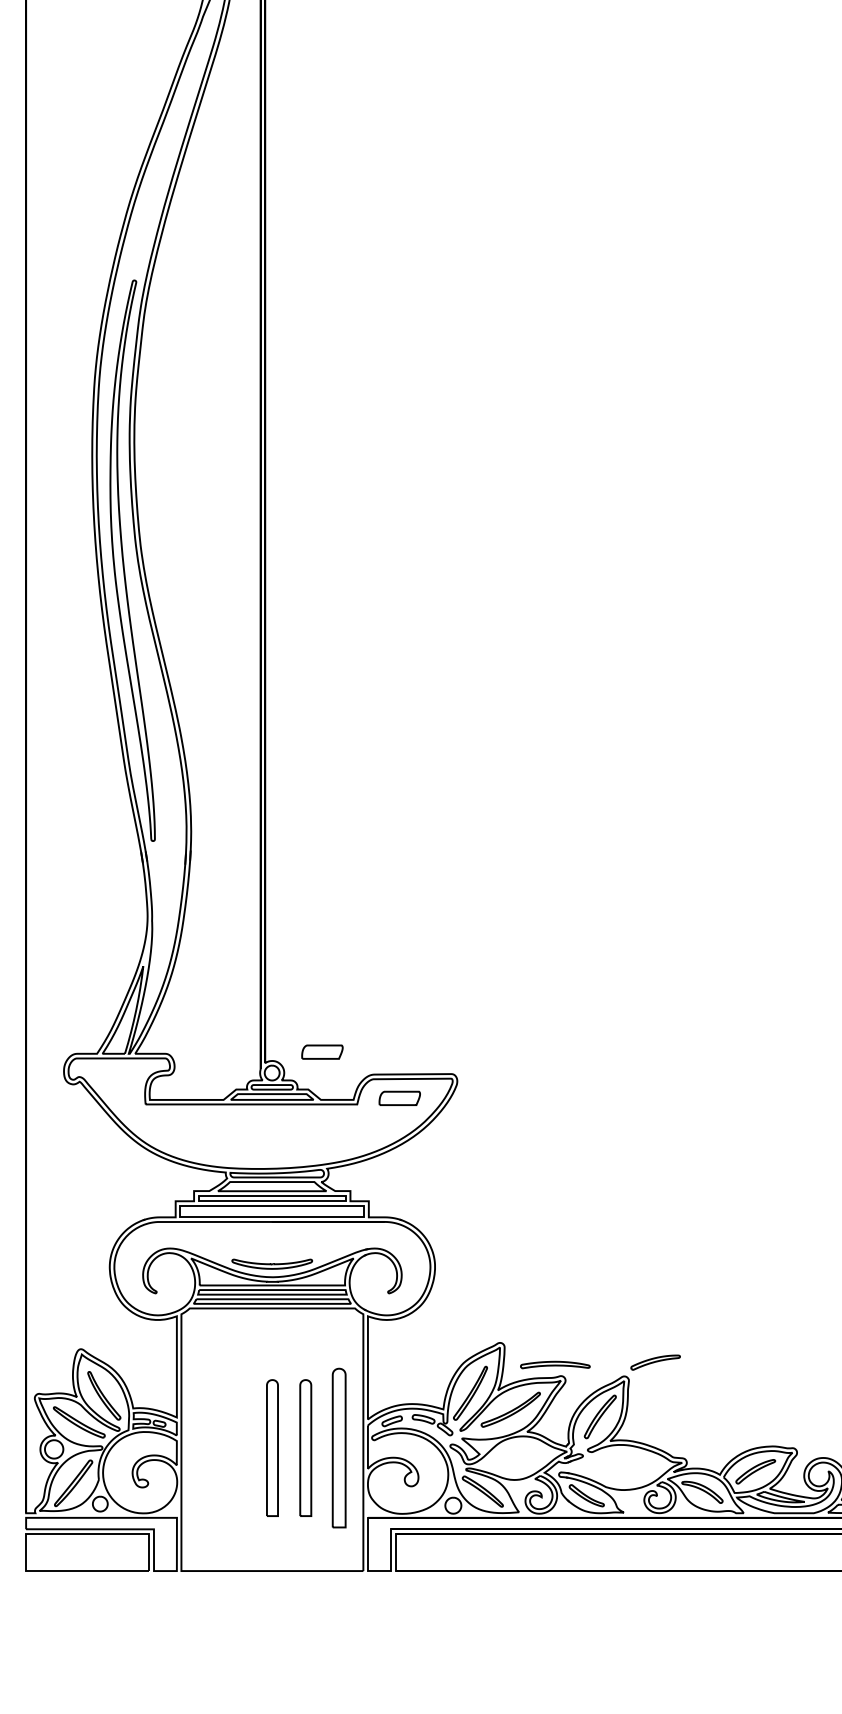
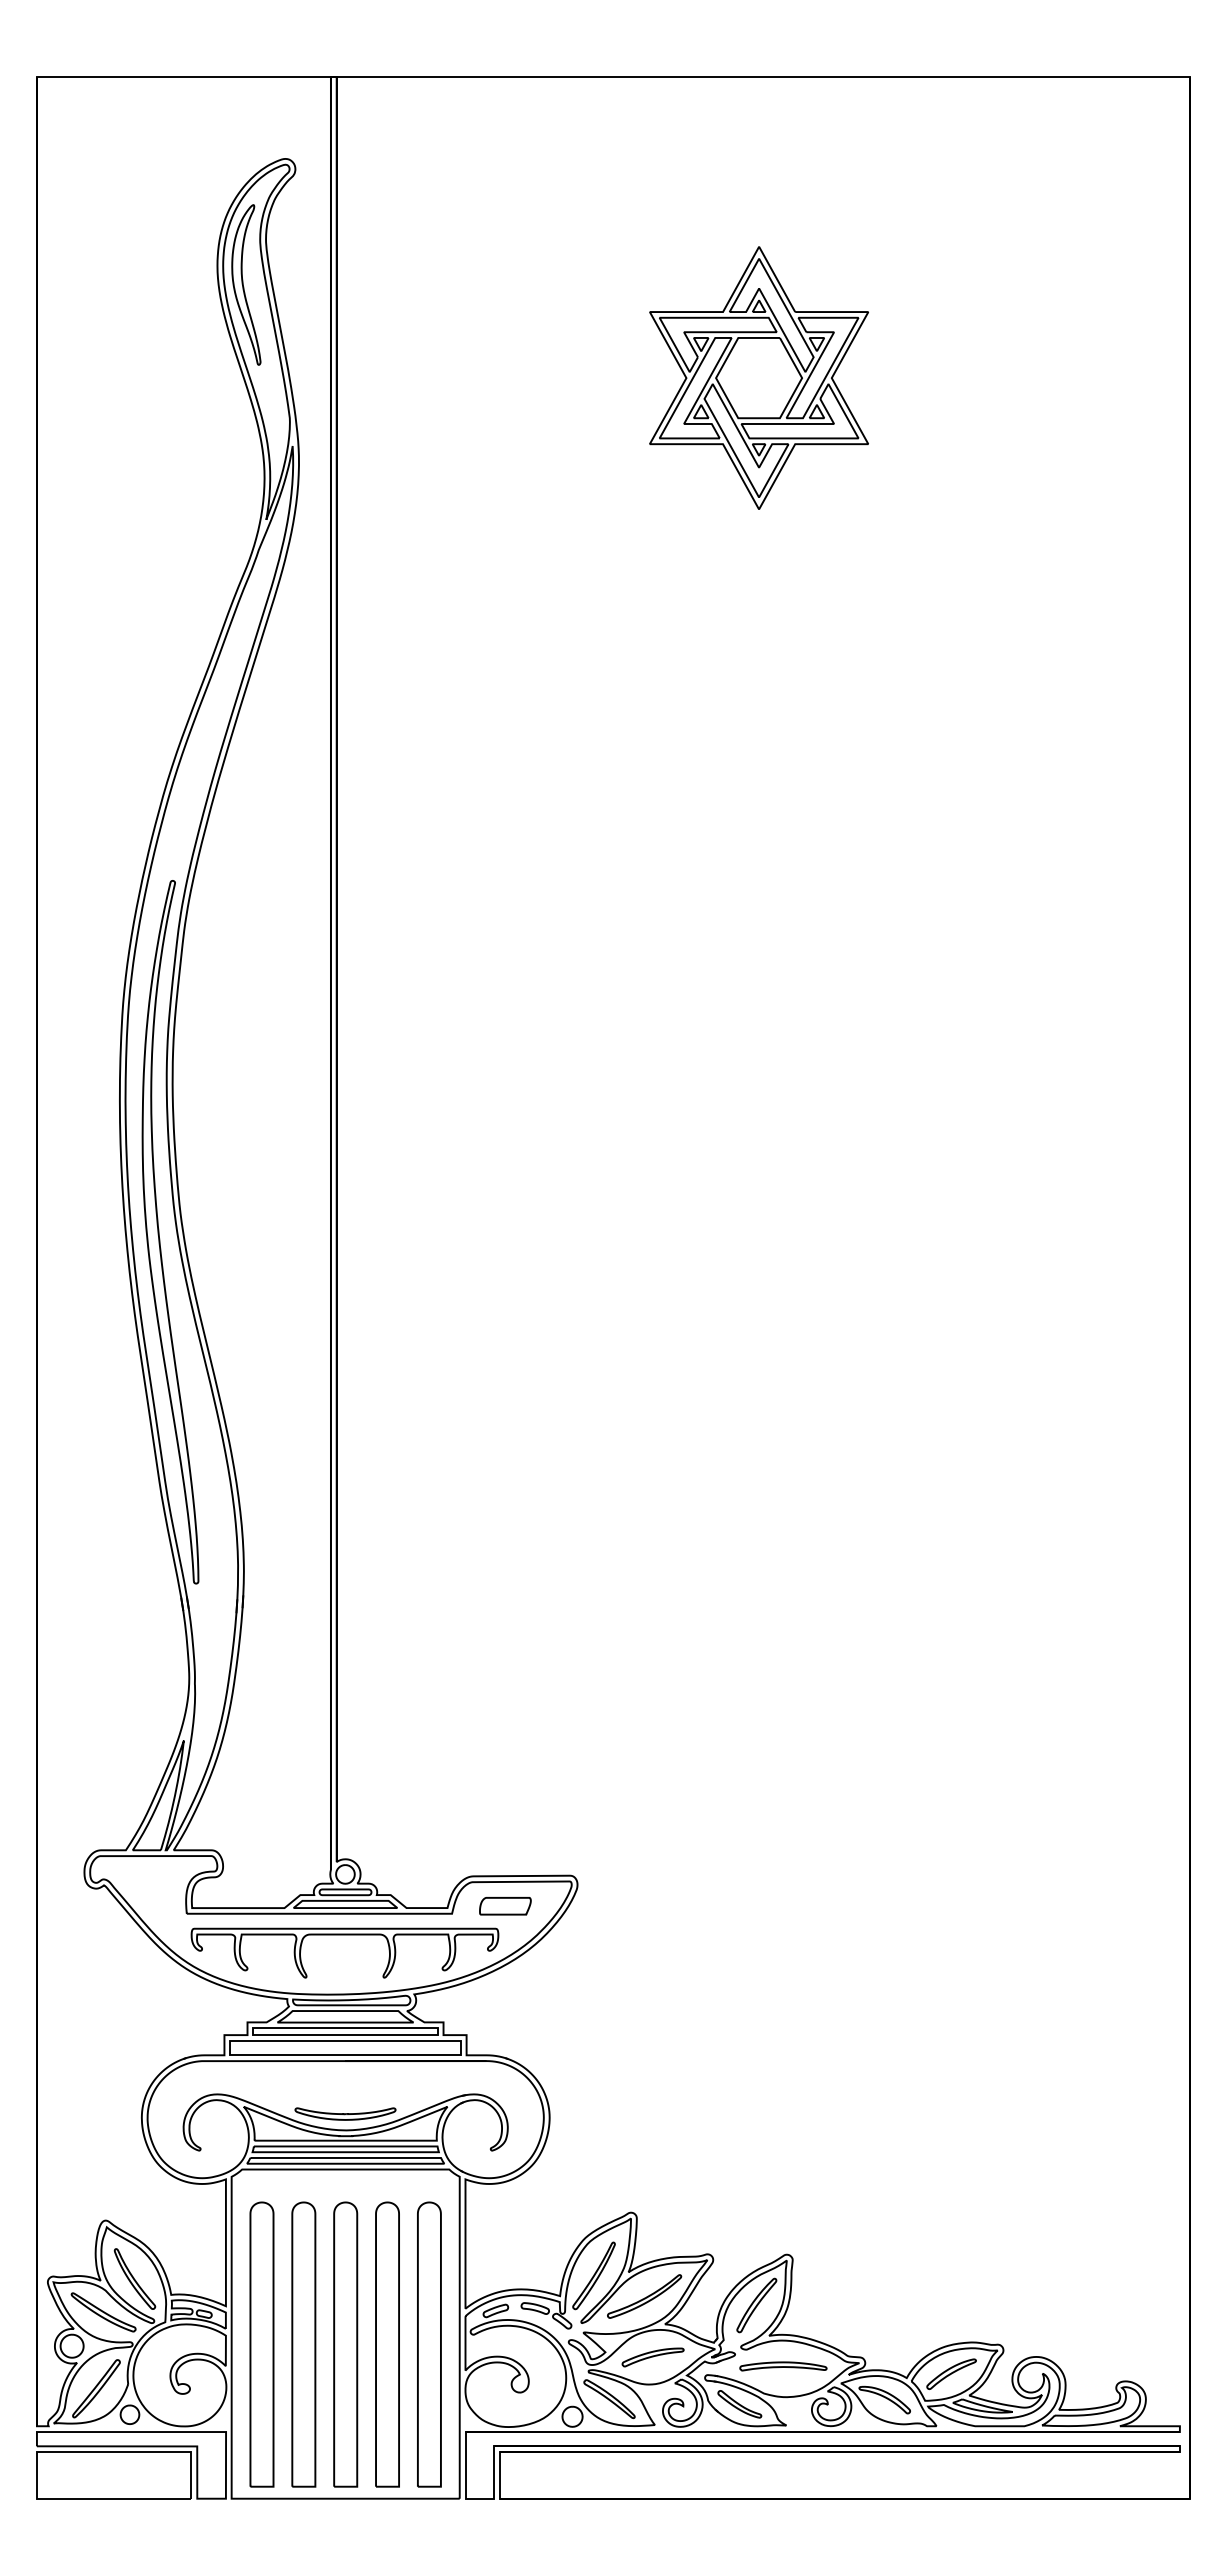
part: (322, 1052) -> (408, 1848), removed
part: (271, 1121) -> (344, 1935), added
part: (655, 1362) -> (652, 2357), moved
part: (555, 1365) -> (783, 2366), moved
part: (205, 1448) -> (261, 2344), added
part: (238, 1448) -> (303, 2344), added
part: (272, 1448) -> (345, 2344), size x1.67
part: (305, 1448) -> (387, 2344), size x1.67
part: (339, 1448) -> (429, 2344), size x1.43

